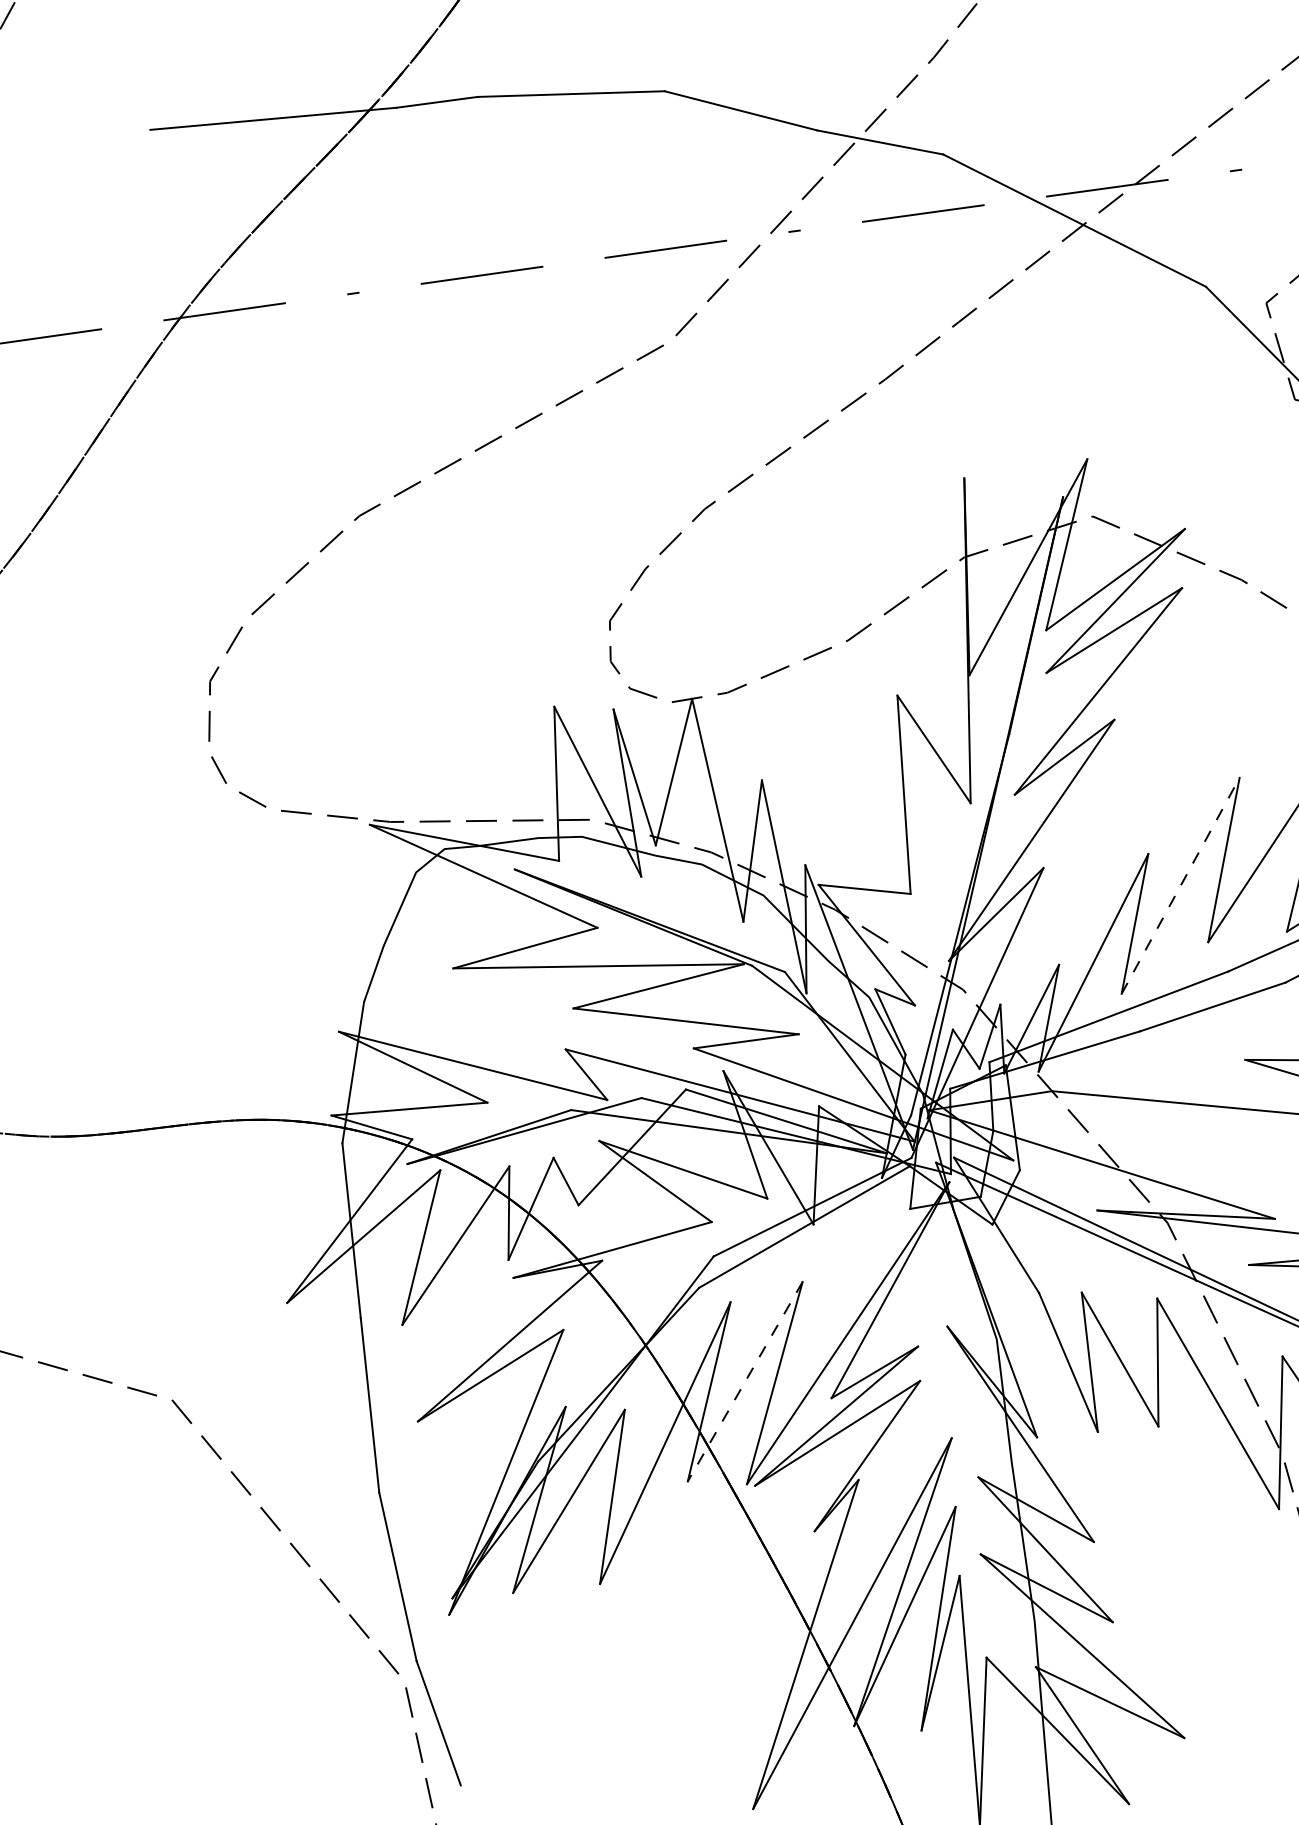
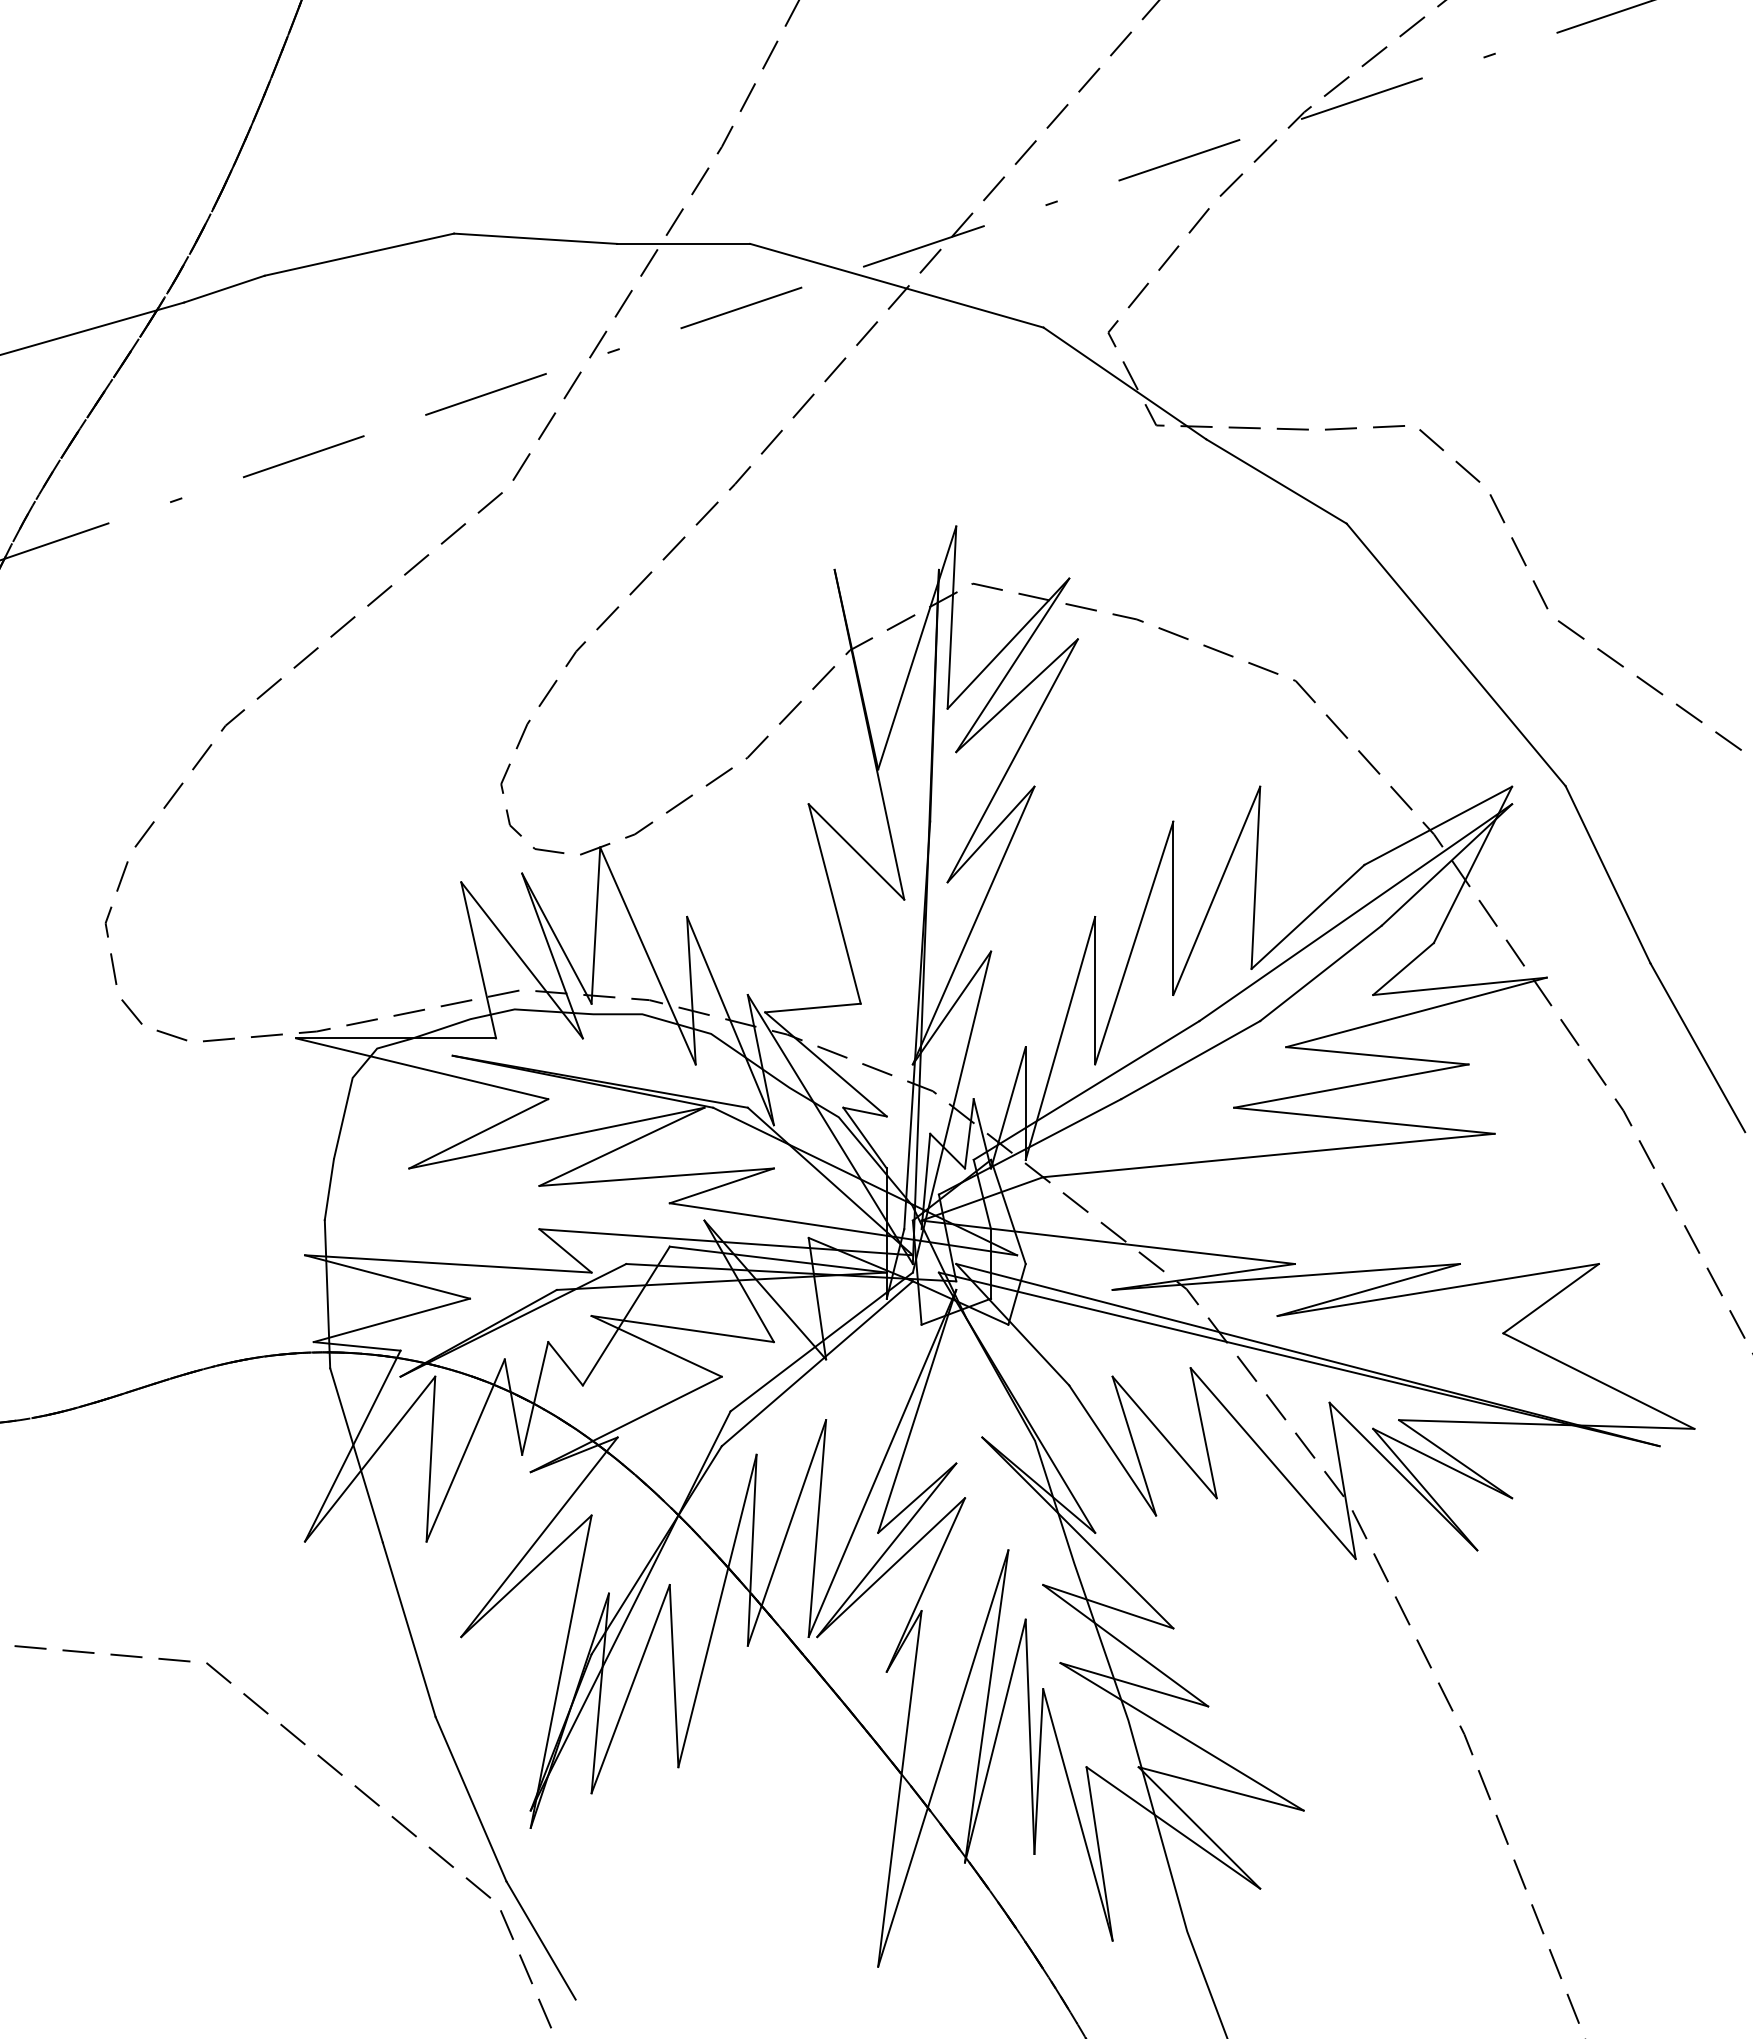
line: (1180, 886) -> (1134, 943), dashed -> solid
line: (744, 1382) -> (786, 1533), dashed -> solid

